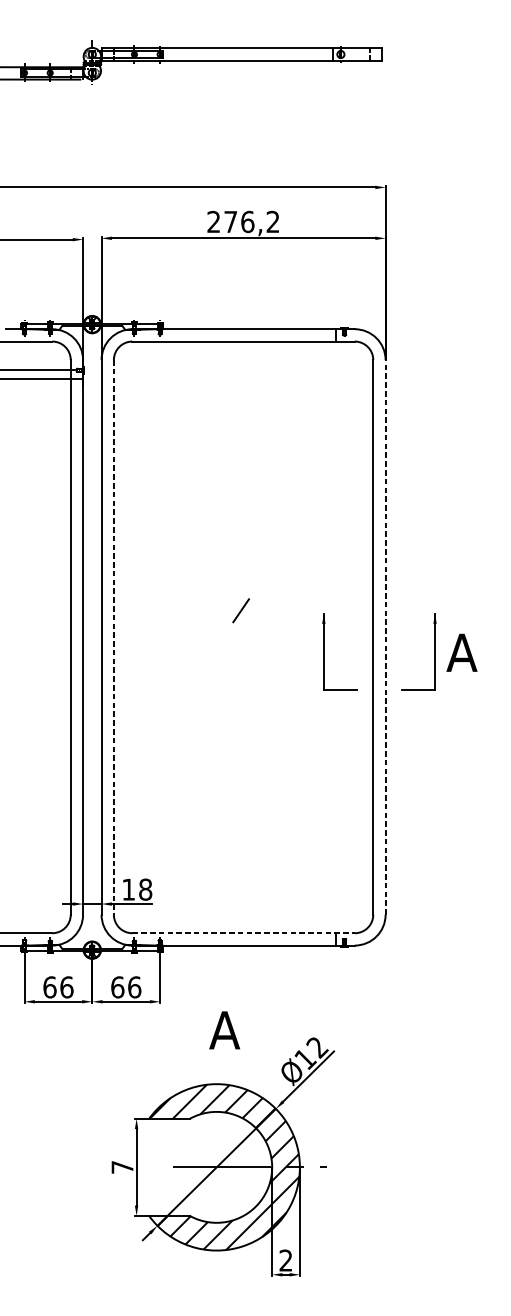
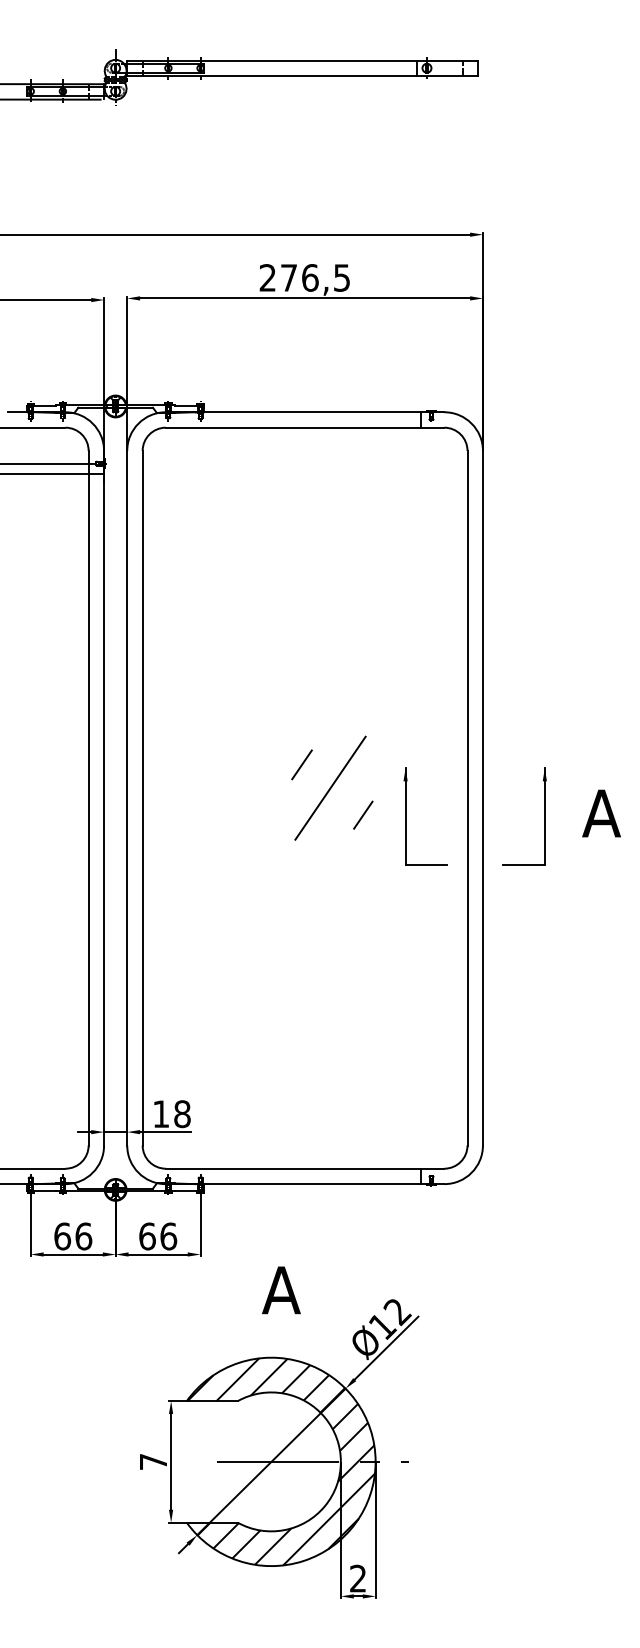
text: (272, 221) -> (341, 277), 276,2 -> 276,5
line: (263, 628) -> (330, 787), added
line: (385, 636) -> (482, 797), dashed -> solid
line: (113, 637) -> (142, 798), dashed -> solid
line: (290, 650) -> (363, 814), added
text: (461, 652) -> (601, 813), moved
line: (243, 933) -> (305, 1168), dashed -> solid

